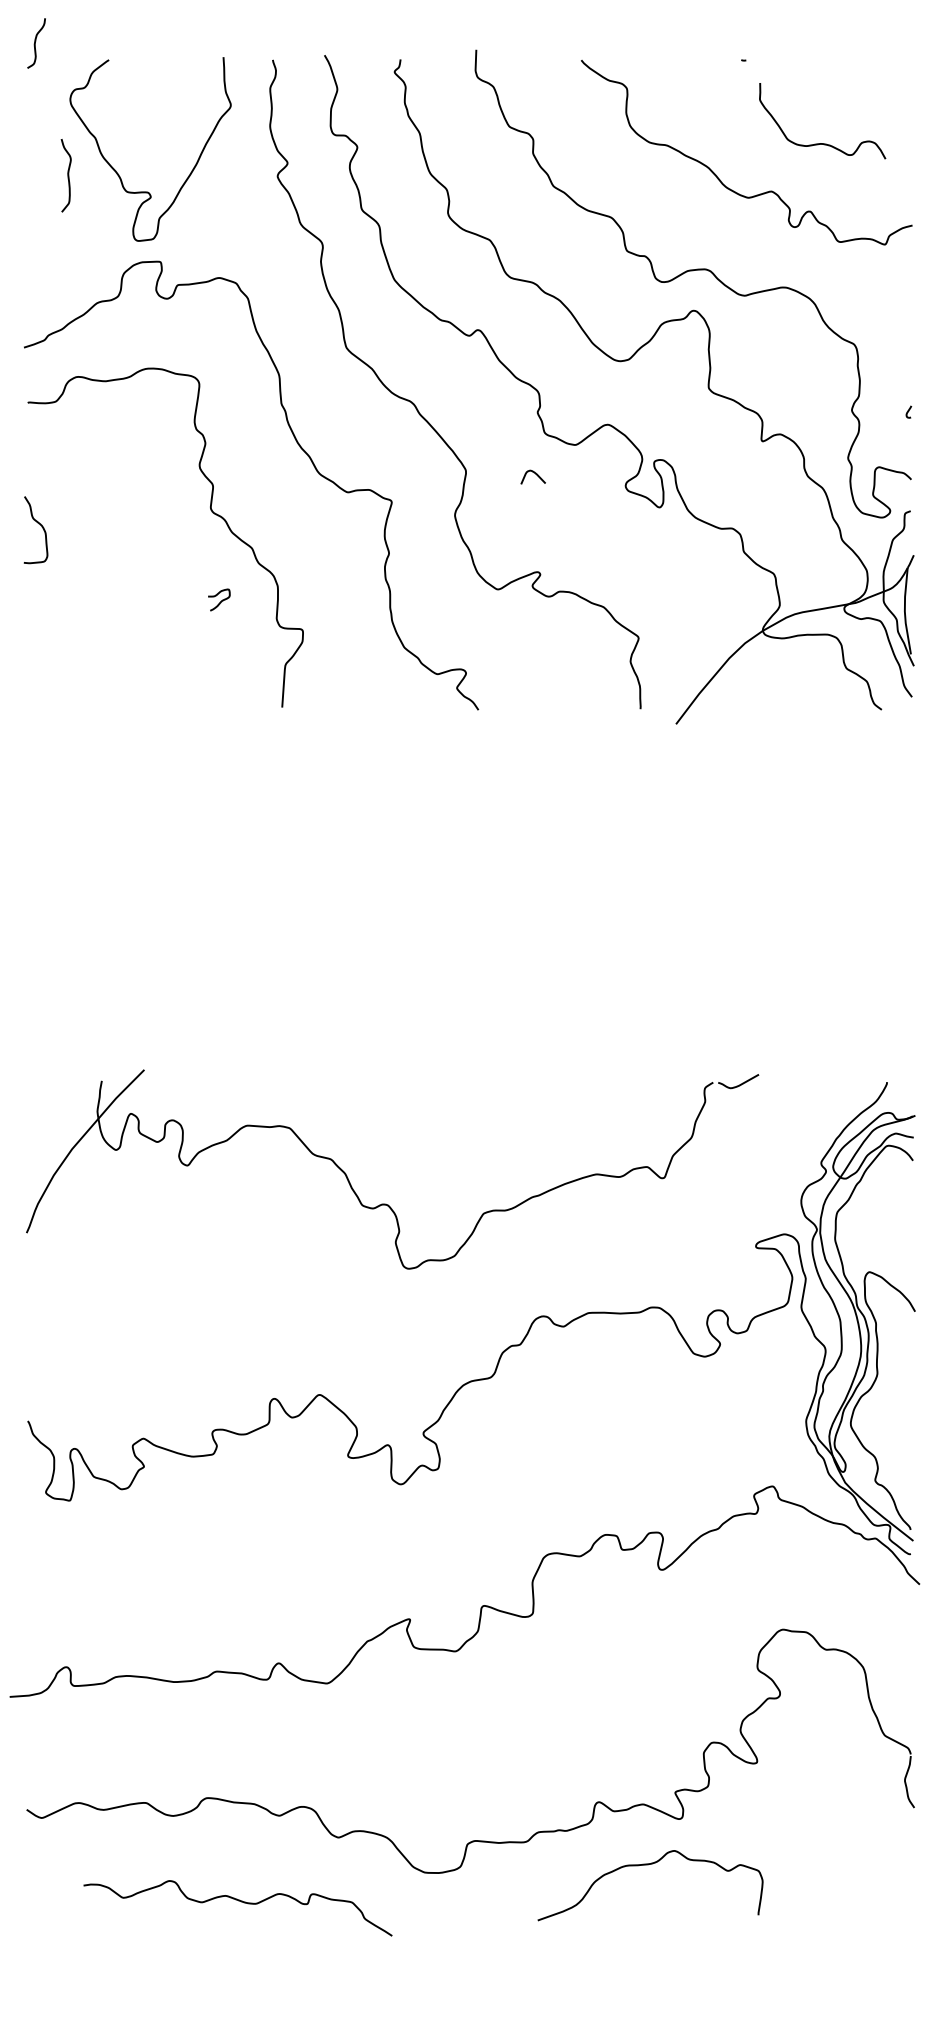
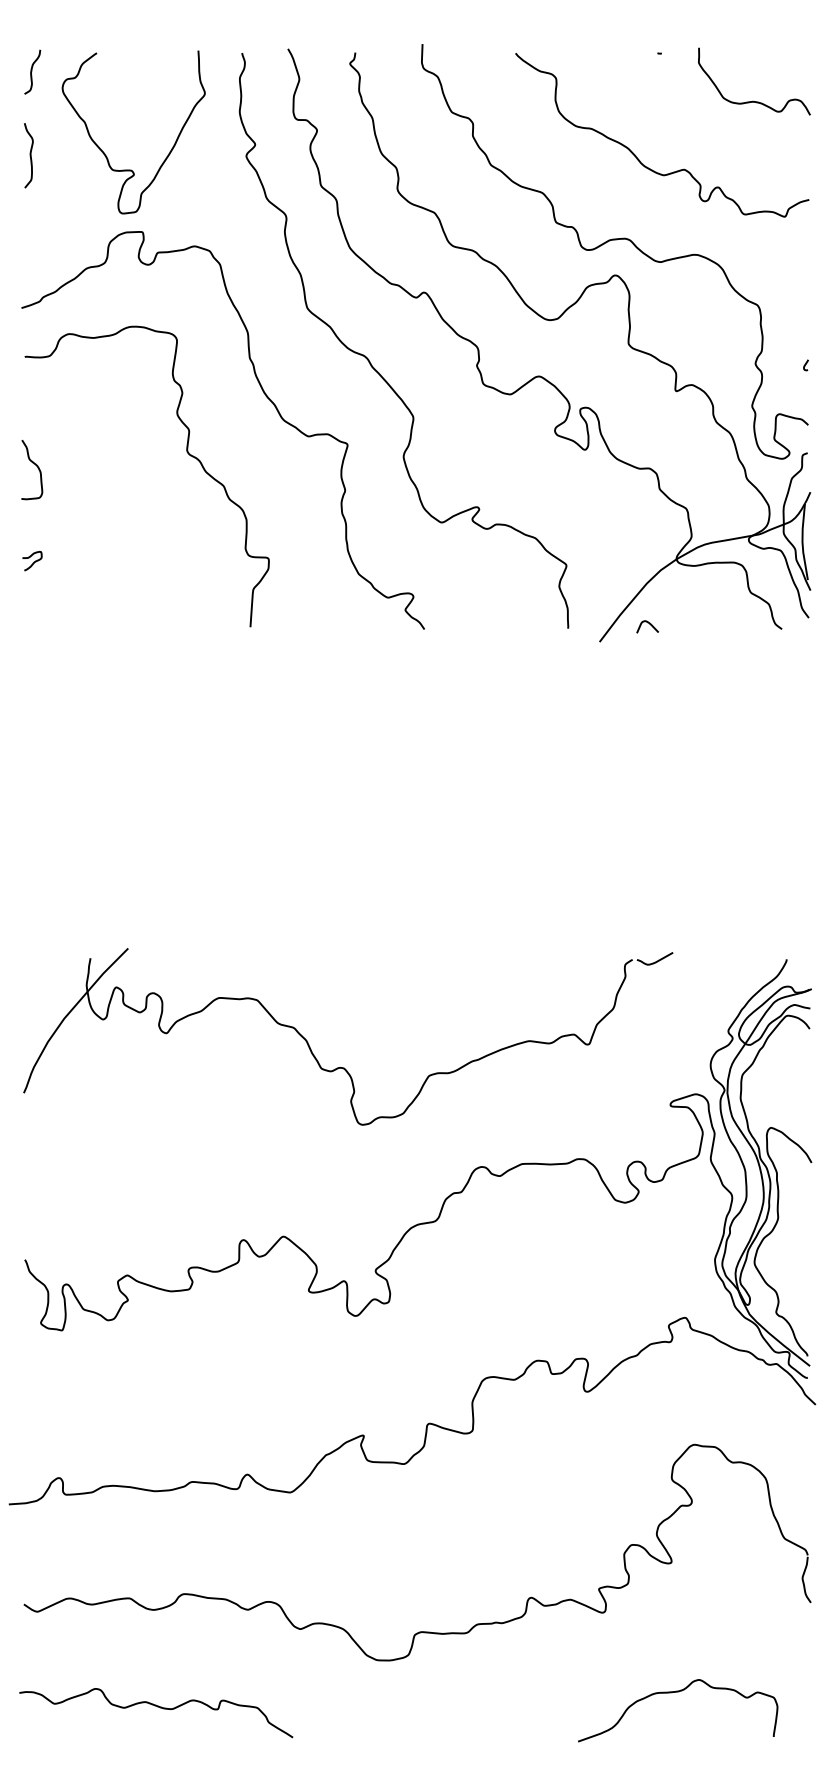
curve: (35, 43) -> (31, 72), moved
curve: (822, 143) -> (754, 101), moved
curve: (67, 175) -> (29, 155), moved
curve: (534, 473) -> (648, 623), moved
curve: (221, 600) -> (34, 561), moved
curve: (648, 1865) -> (676, 1692), moved
curve: (238, 1901) -> (156, 1707), moved

